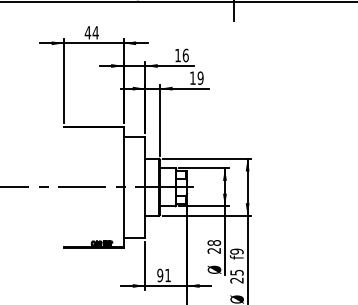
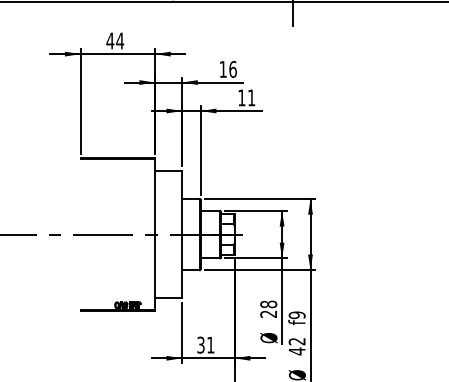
text: (200, 77) -> (251, 97), 19 -> 11
text: (159, 274) -> (200, 344), 91 -> 31
text: (236, 276) -> (296, 346), 25 -> 42

